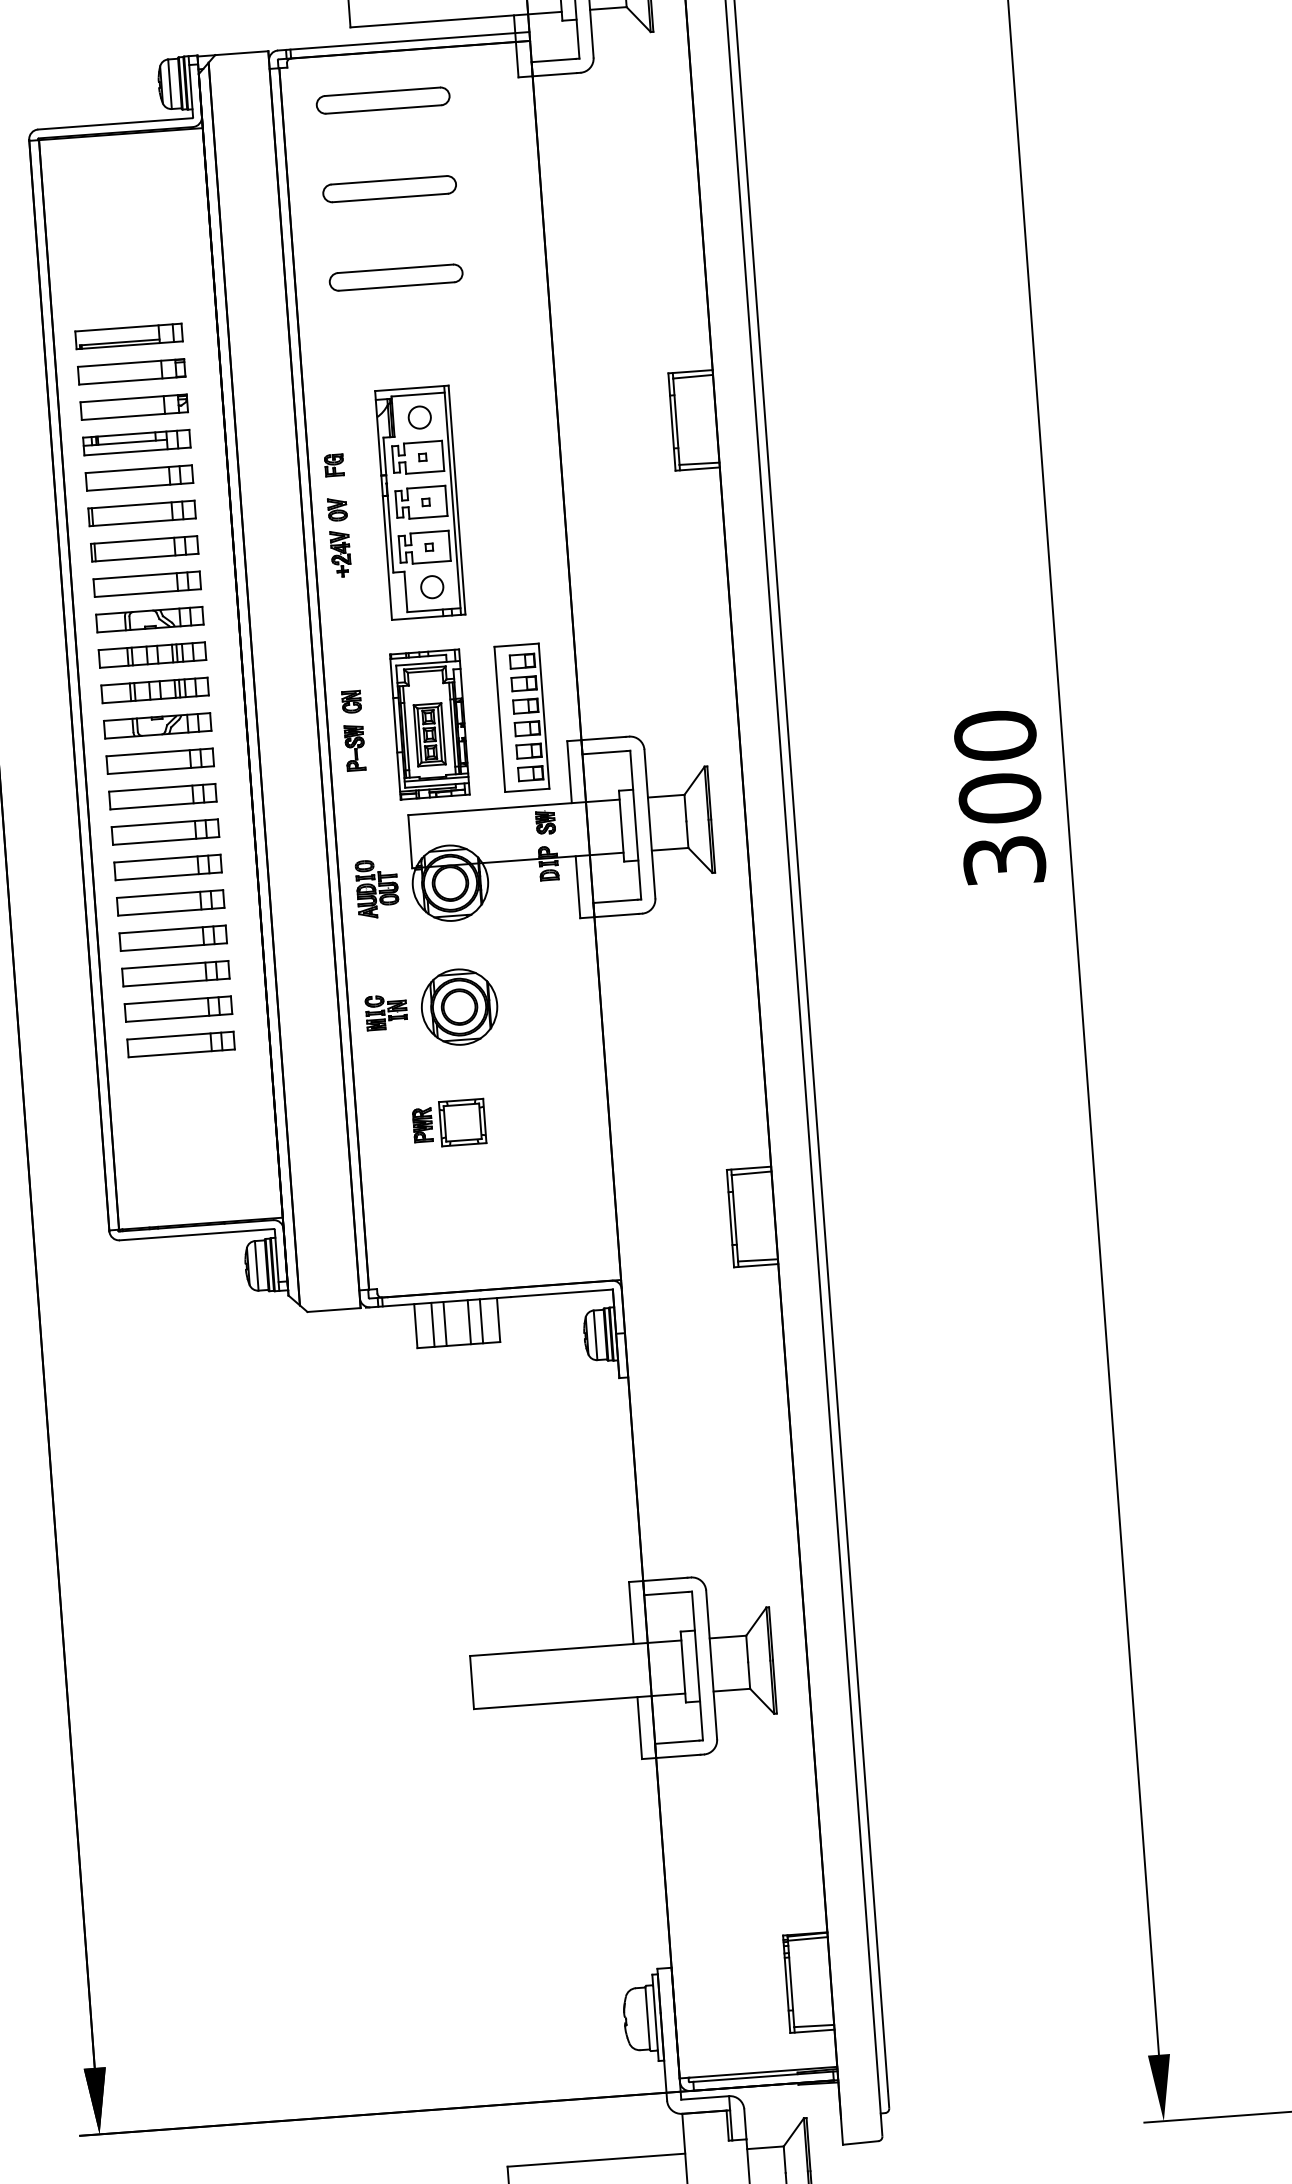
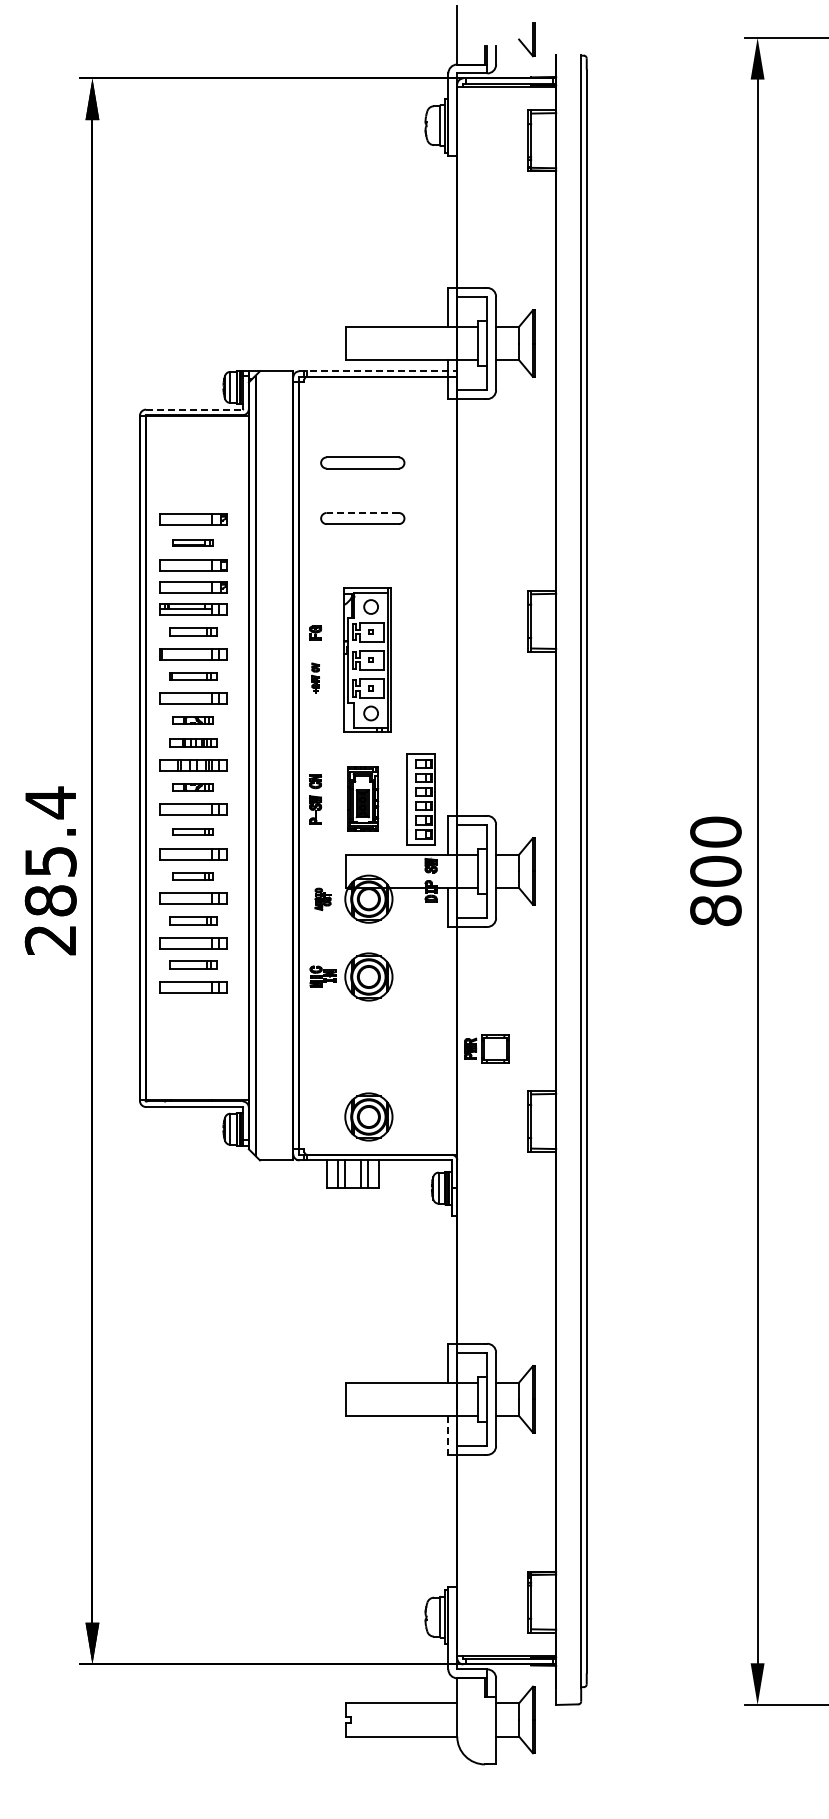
line: (404, 41) -> (378, 371), solid -> dashed
part: (382, 100) -> (362, 407), removed
line: (115, 123) -> (194, 409), solid -> dashed
line: (395, 269) -> (362, 513), solid -> dashed
part: (126, 298) -> (193, 519), added
part: (129, 335) -> (193, 542), size x0.6
part: (139, 477) -> (193, 631), size x0.7
part: (339, 536) -> (315, 677), size x0.6
part: (145, 549) -> (193, 676), size x0.7
part: (150, 619) -> (193, 720), size x0.6
part: (152, 655) -> (193, 743), size x0.7
part: (158, 725) -> (193, 787), size x0.6
part: (428, 725) -> (362, 799), size x0.7
part: (163, 795) -> (193, 831), size x0.6
text: (1003, 860) -> (715, 910), 300 -> 800
part: (168, 867) -> (193, 876), size x0.6
part: (376, 889) -> (322, 899), size x0.6
part: (173, 937) -> (193, 920), size x0.7
part: (178, 1009) -> (193, 965), size x0.7
part: (448, 1122) -> (486, 1048), moved
part: (475, 1229) -> (368, 1116), added
line: (639, 1728) -> (448, 1435), solid -> dashed

